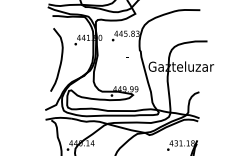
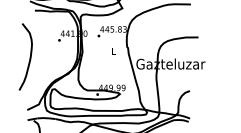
curve: (60, 59) -> (29, 56), moved

